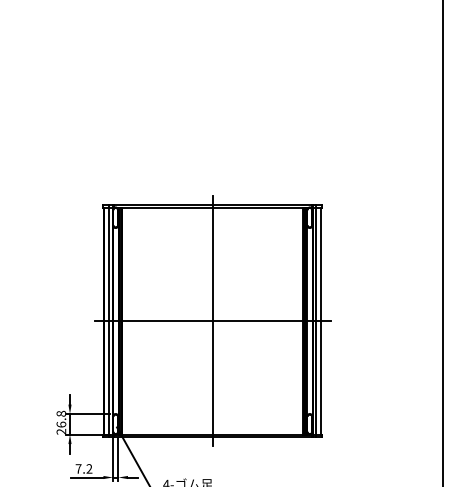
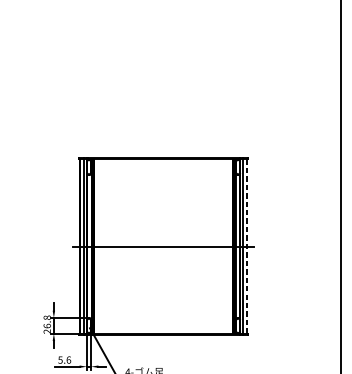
line: (212, 320) -> (163, 246), removed
line: (321, 321) -> (247, 246), solid -> dashed
text: (83, 468) -> (64, 359), 7.2 -> 5.6

